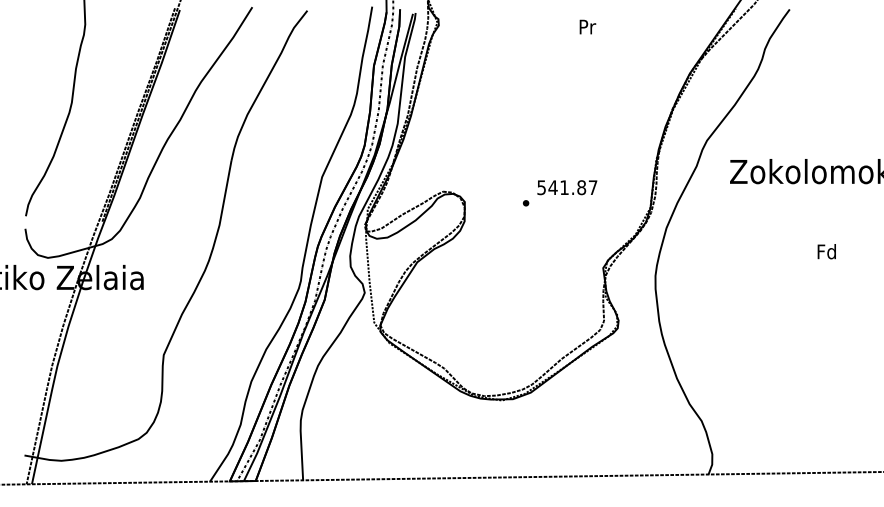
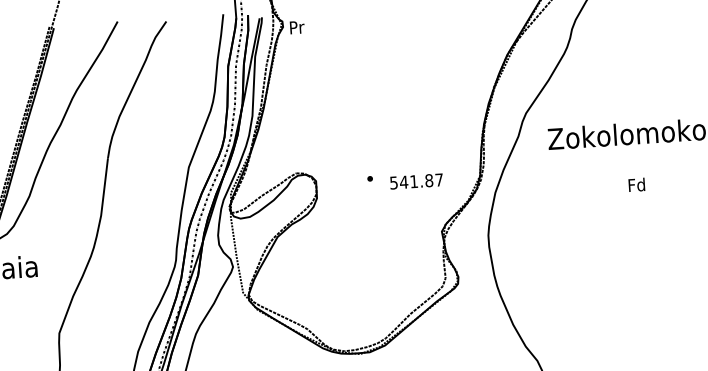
text: (587, 26) -> (296, 27), moved
text: (567, 187) -> (416, 181), moved
text: (826, 251) -> (636, 184), moved

